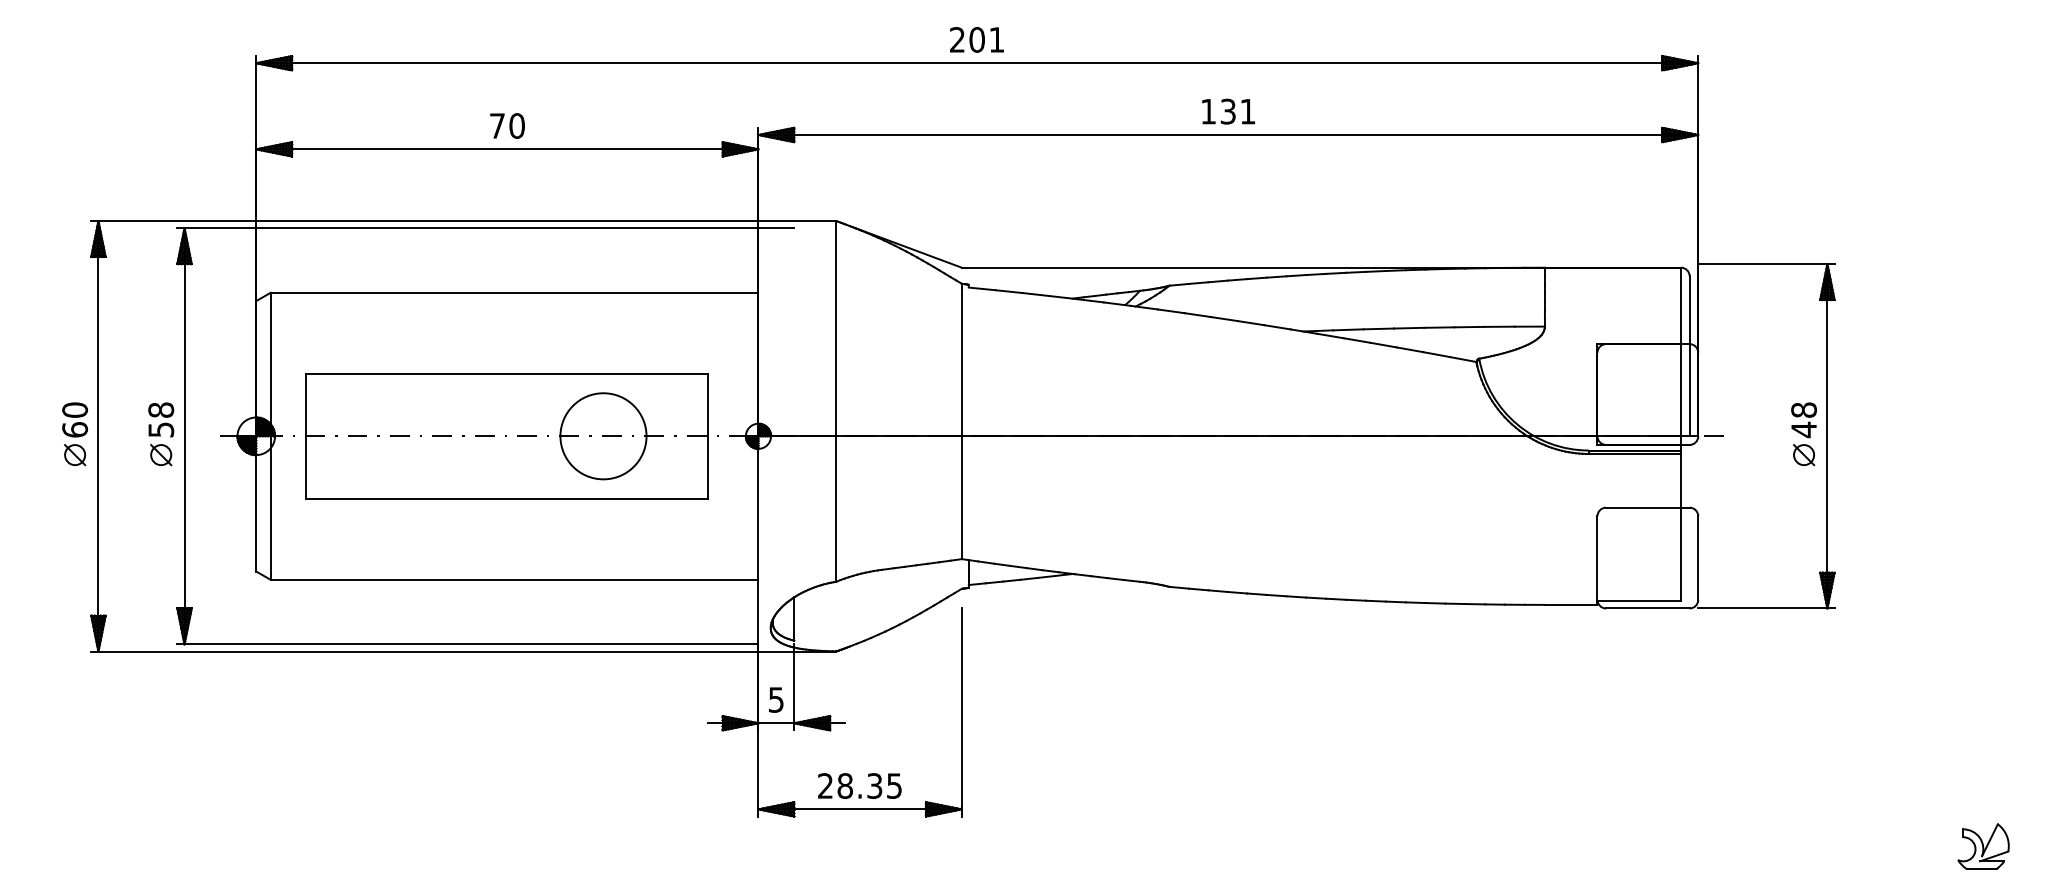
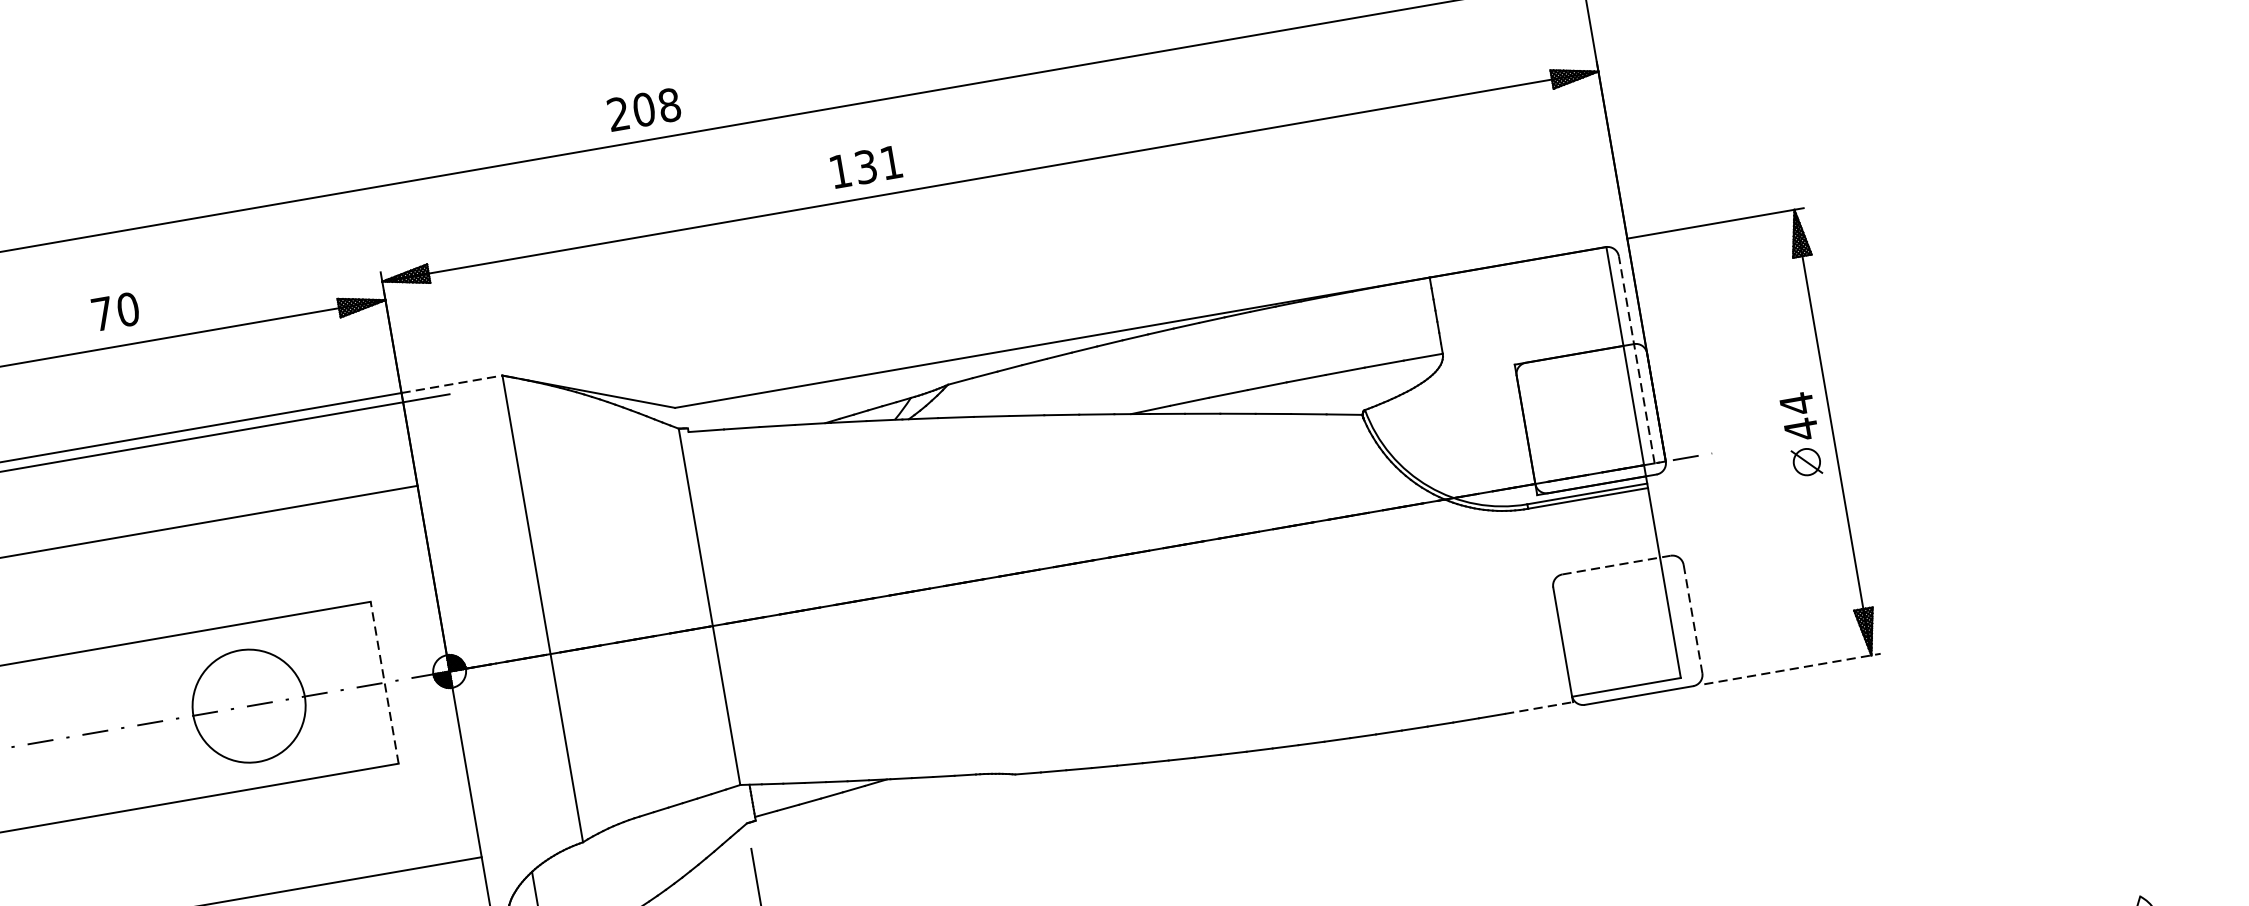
text: (996, 39) -> (668, 104), 201 -> 208
text: (1228, 111) -> (866, 166), moved
text: (507, 125) -> (115, 311), moved
line: (797, 221) -> (452, 384), solid -> dashed
line: (1689, 356) -> (1636, 360), solid -> dashed
text: (1804, 410) -> (1797, 404), 48 -> 44
line: (708, 436) -> (385, 682), solid -> dashed
line: (1647, 507) -> (1616, 564), solid -> dashed
line: (1698, 558) -> (1693, 619), solid -> dashed
line: (1571, 604) -> (1539, 707), solid -> dashed
line: (1766, 608) -> (1792, 669), solid -> dashed

